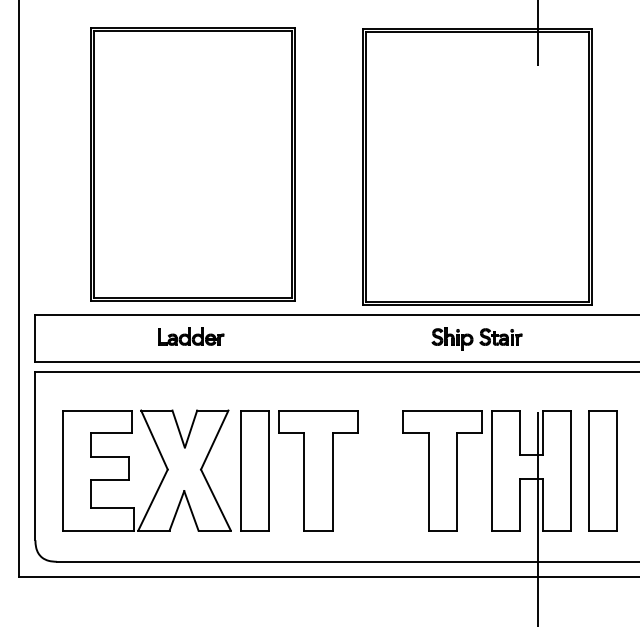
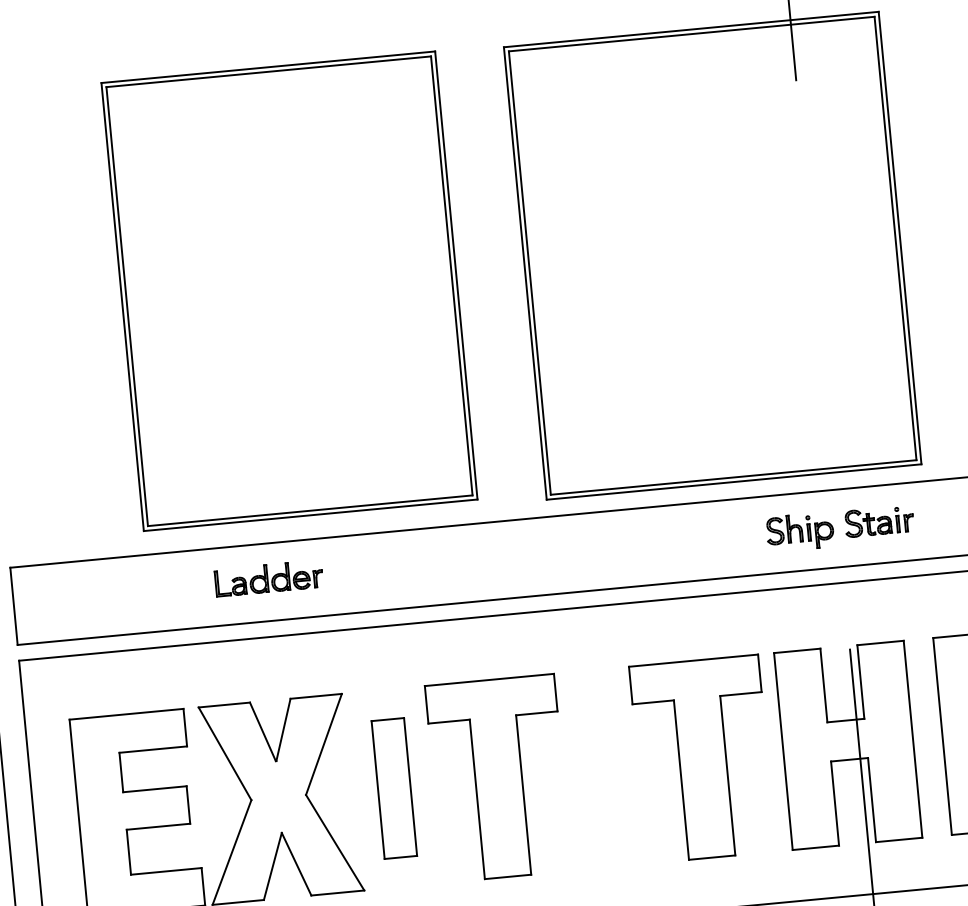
part: (192, 164) -> (288, 291), moved
part: (476, 338) -> (839, 527), moved
part: (254, 470) -> (393, 788), size x0.7

